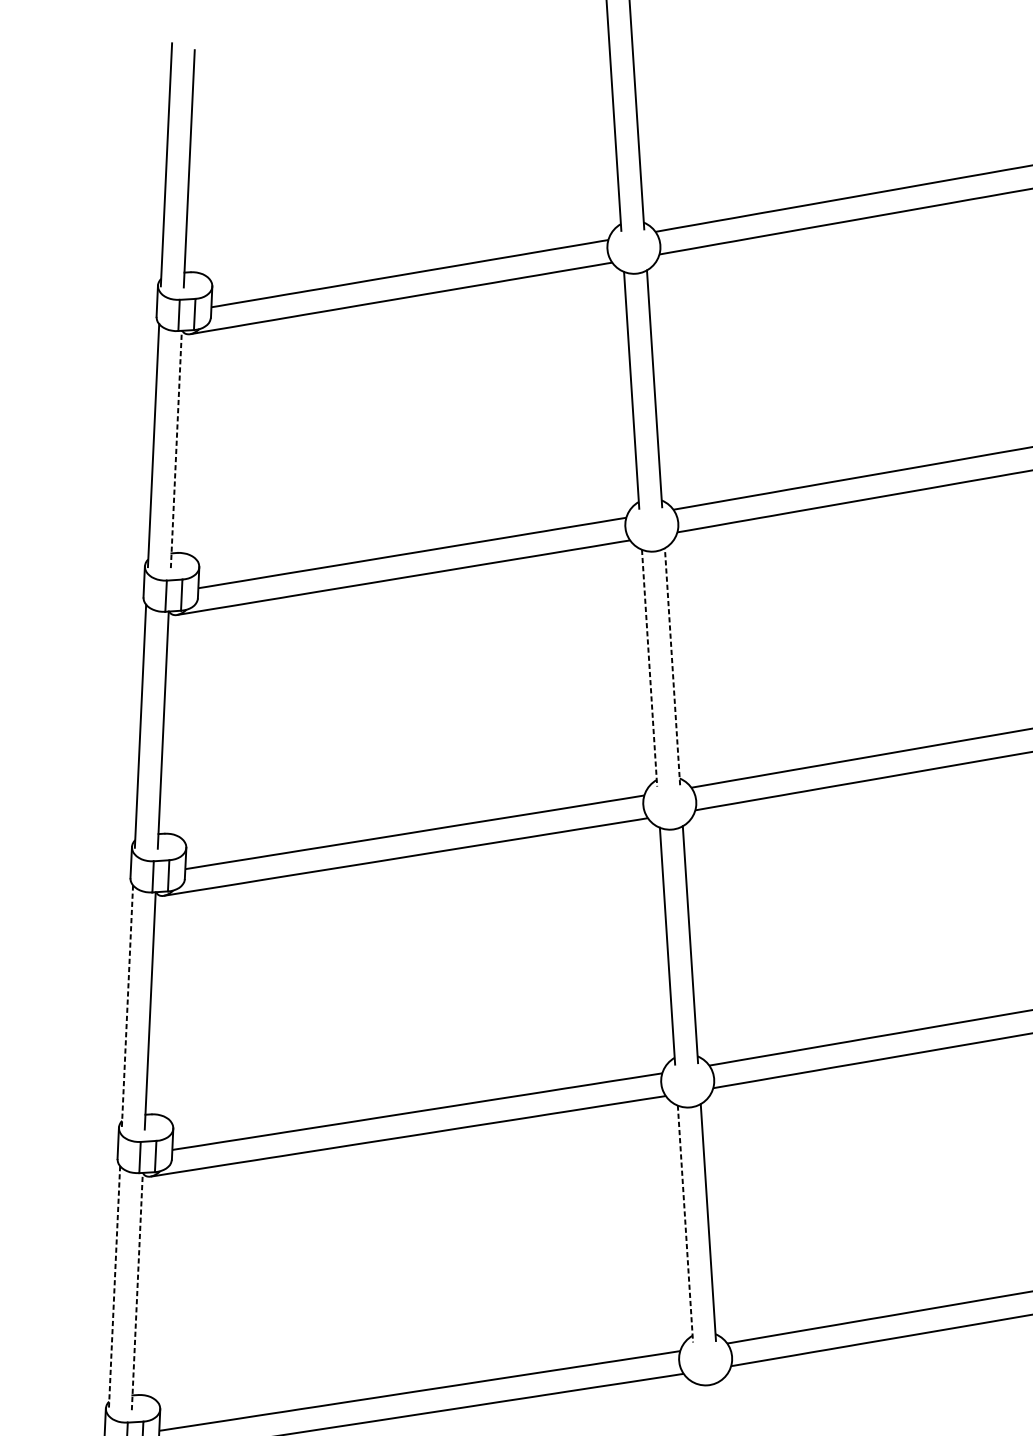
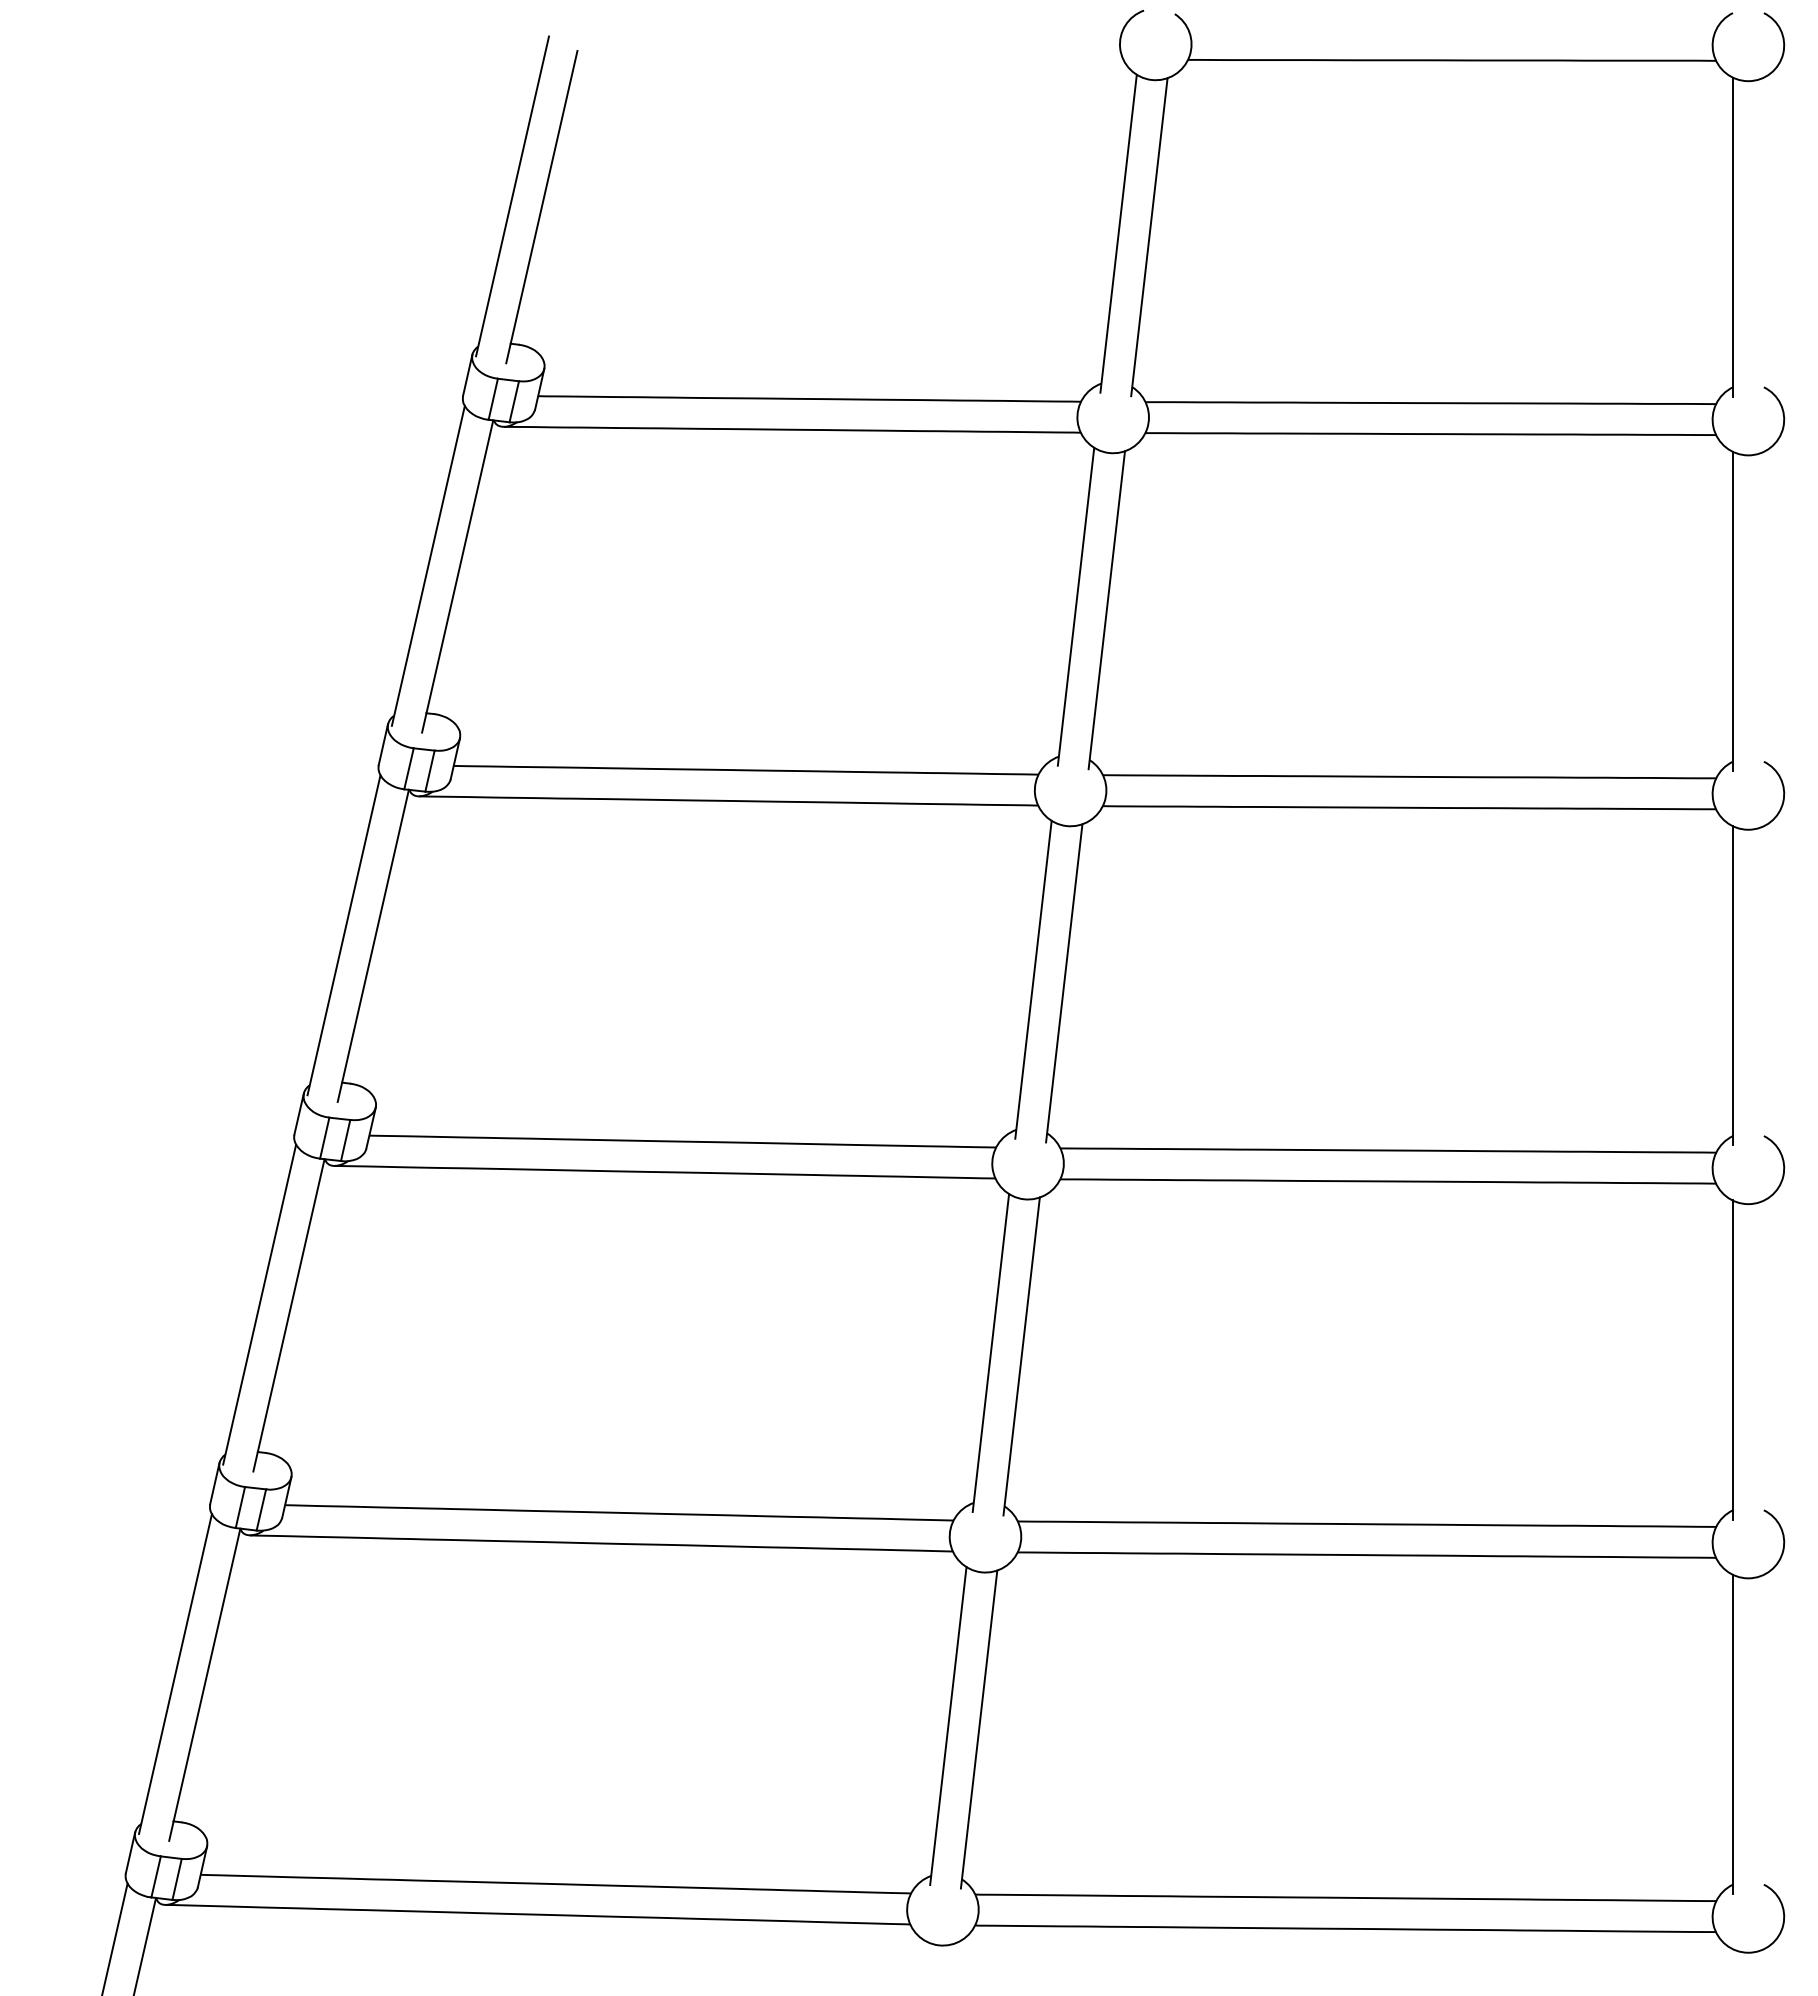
line: (176, 449) -> (457, 576), dashed -> solid
line: (672, 666) -> (1064, 982), dashed -> solid
line: (649, 667) -> (1033, 979), dashed -> solid
line: (127, 1007) -> (259, 1305), dashed -> solid
line: (685, 1224) -> (948, 1726), dashed -> solid
line: (114, 1287) -> (175, 1674), dashed -> solid
line: (137, 1291) -> (204, 1684), dashed -> solid

